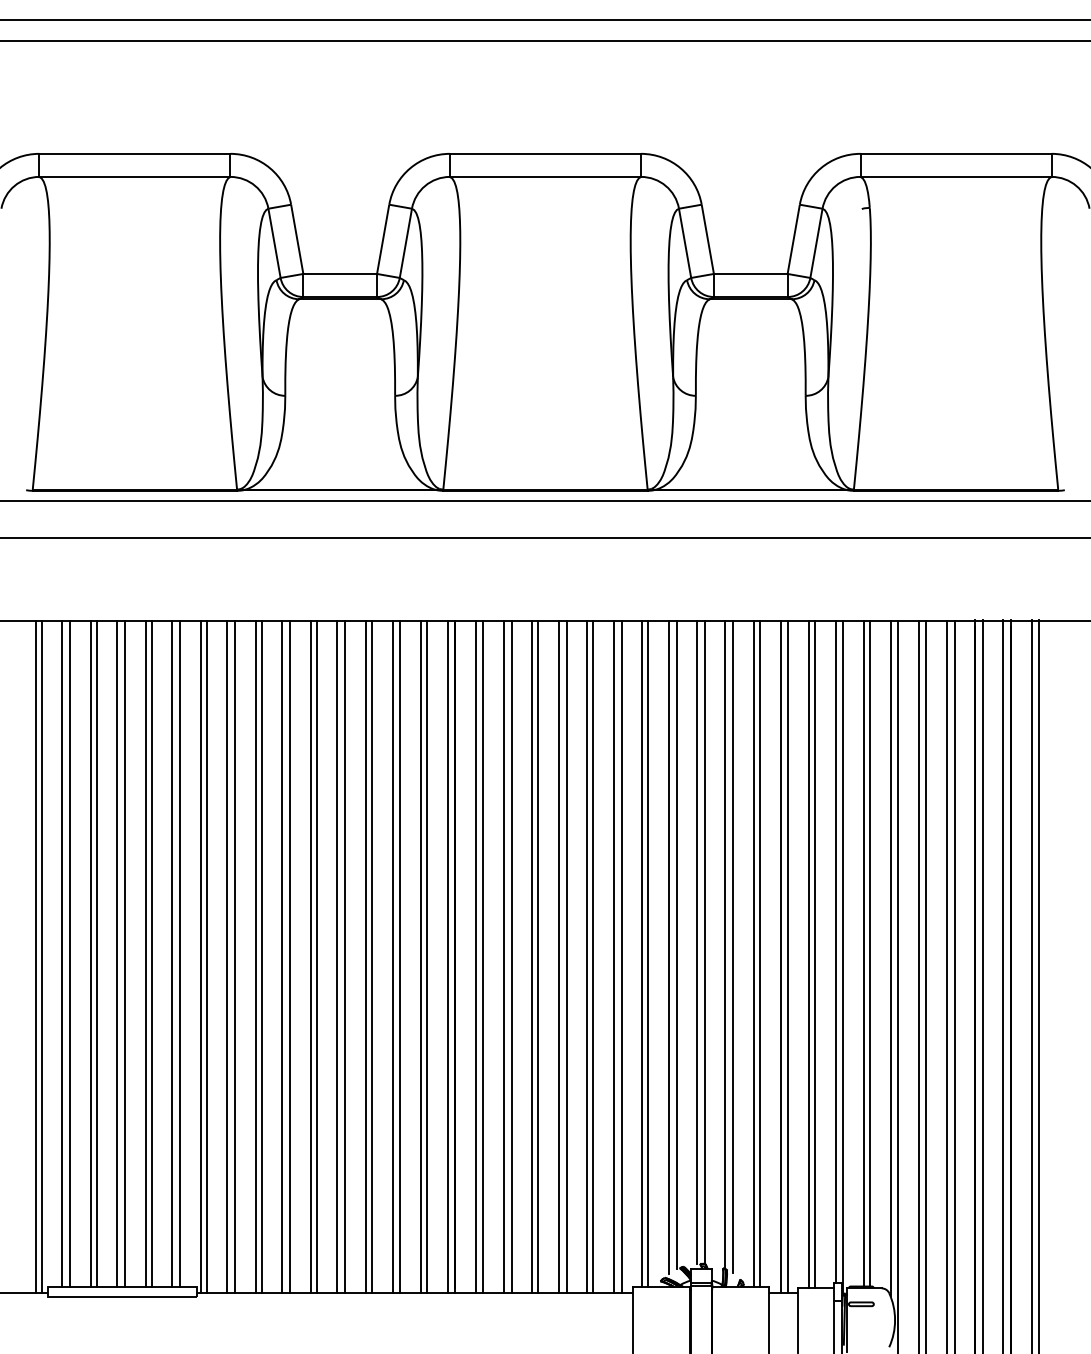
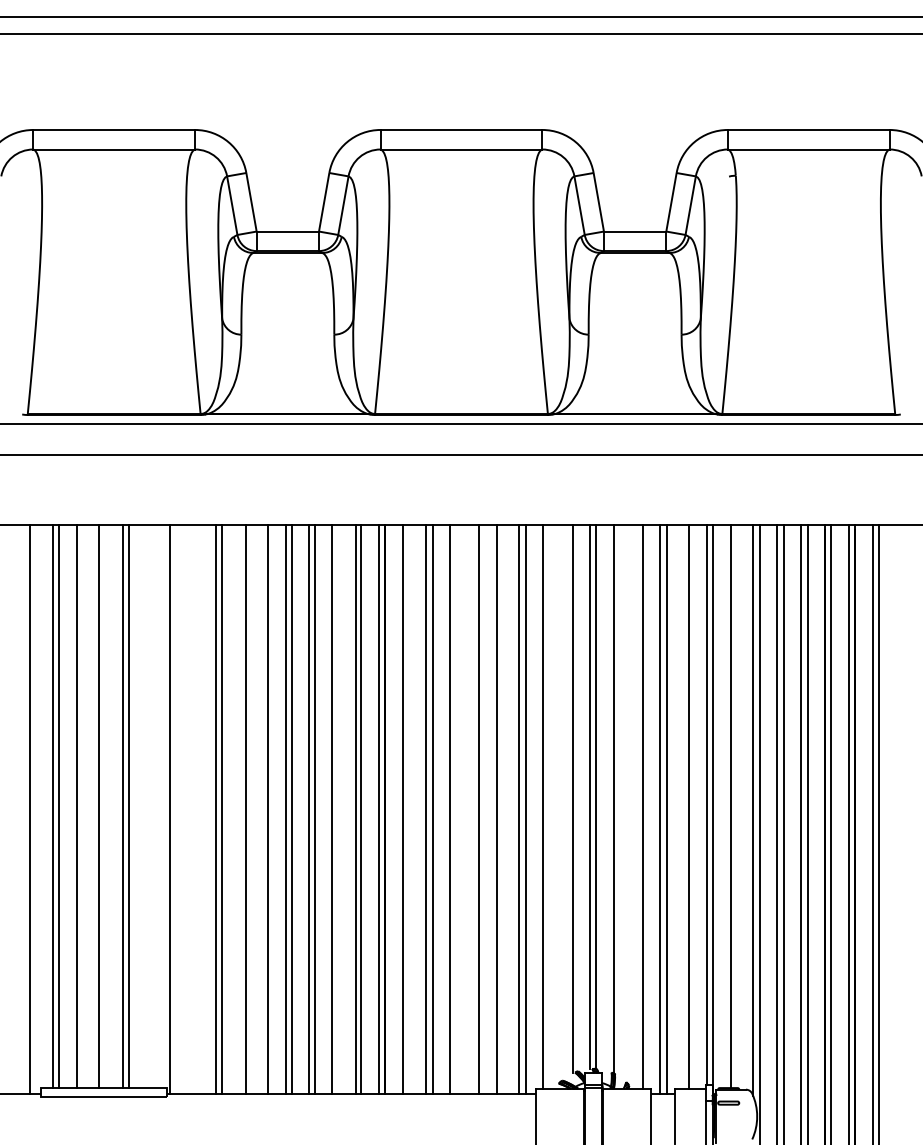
line: (668, 946) -> (565, 800), removed
line: (733, 946) -> (620, 800), removed
line: (97, 953) -> (82, 806), removed
line: (124, 953) -> (105, 806), removed
line: (171, 953) -> (145, 806), removed
line: (180, 953) -> (152, 806), removed
line: (648, 953) -> (548, 806), removed
line: (753, 953) -> (637, 806), removed
line: (809, 953) -> (684, 806), removed
line: (869, 953) -> (735, 806), removed
line: (41, 955) -> (35, 808), removed
line: (207, 955) -> (175, 808), removed
line: (227, 955) -> (192, 808), removed
line: (234, 955) -> (198, 808), removed
line: (283, 955) -> (239, 808), removed
line: (310, 955) -> (262, 808), removed
line: (400, 955) -> (338, 808), removed
line: (484, 955) -> (409, 808), removed
line: (538, 955) -> (455, 808), removed
line: (558, 955) -> (472, 808), removed
line: (593, 955) -> (502, 808), removed

